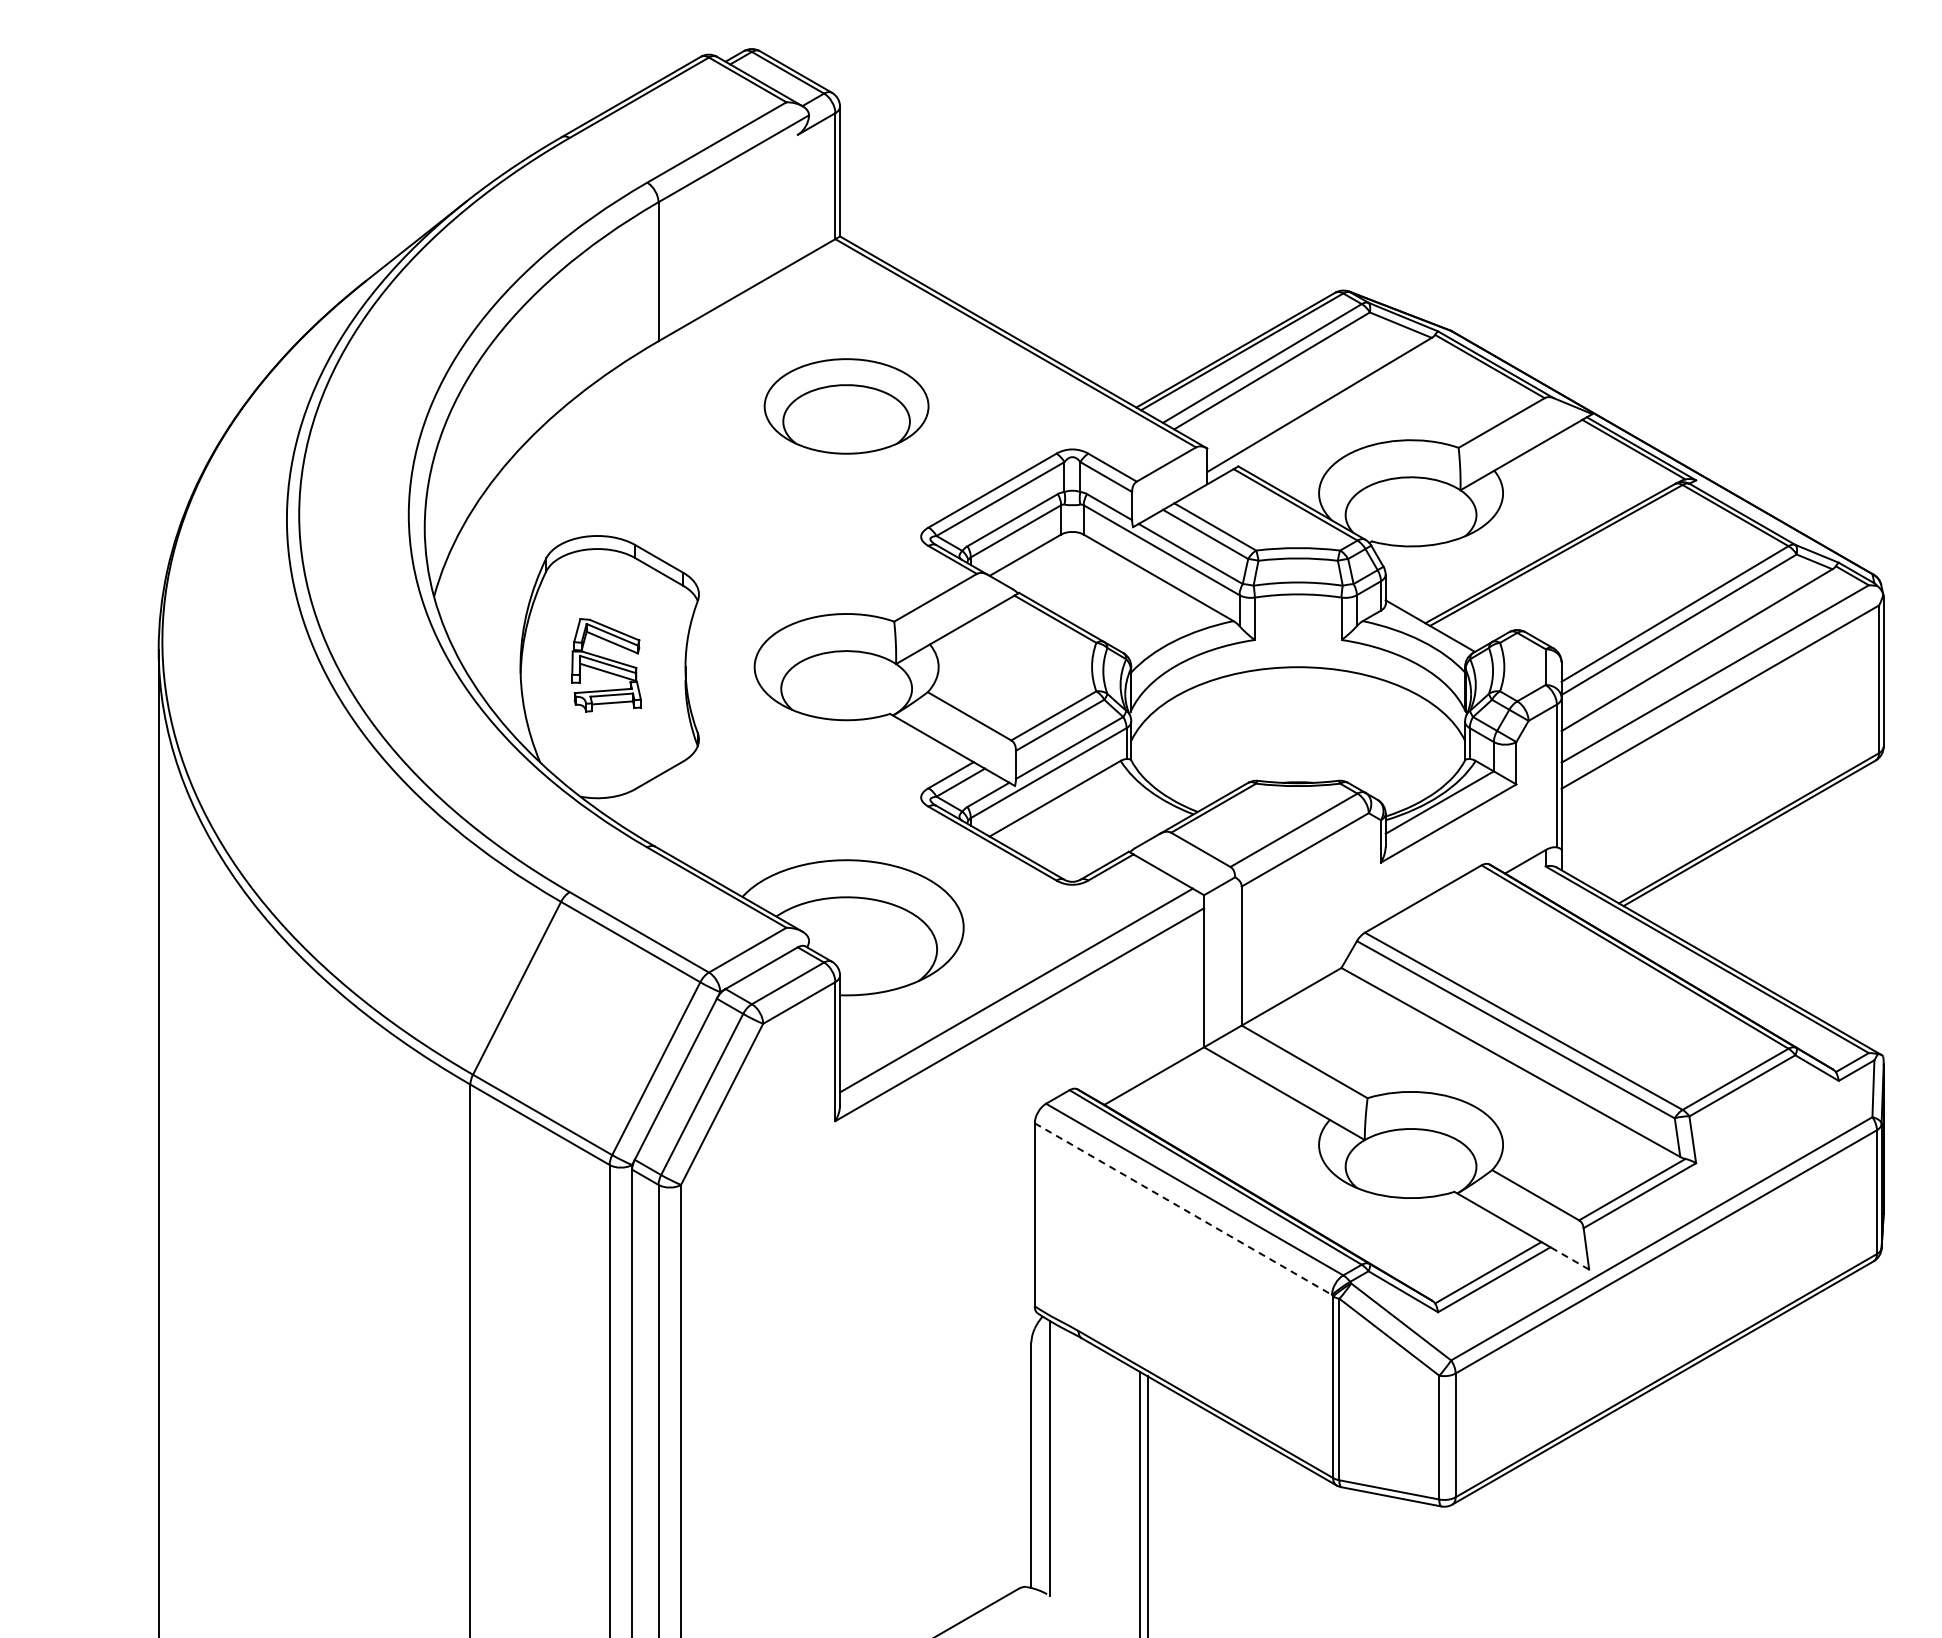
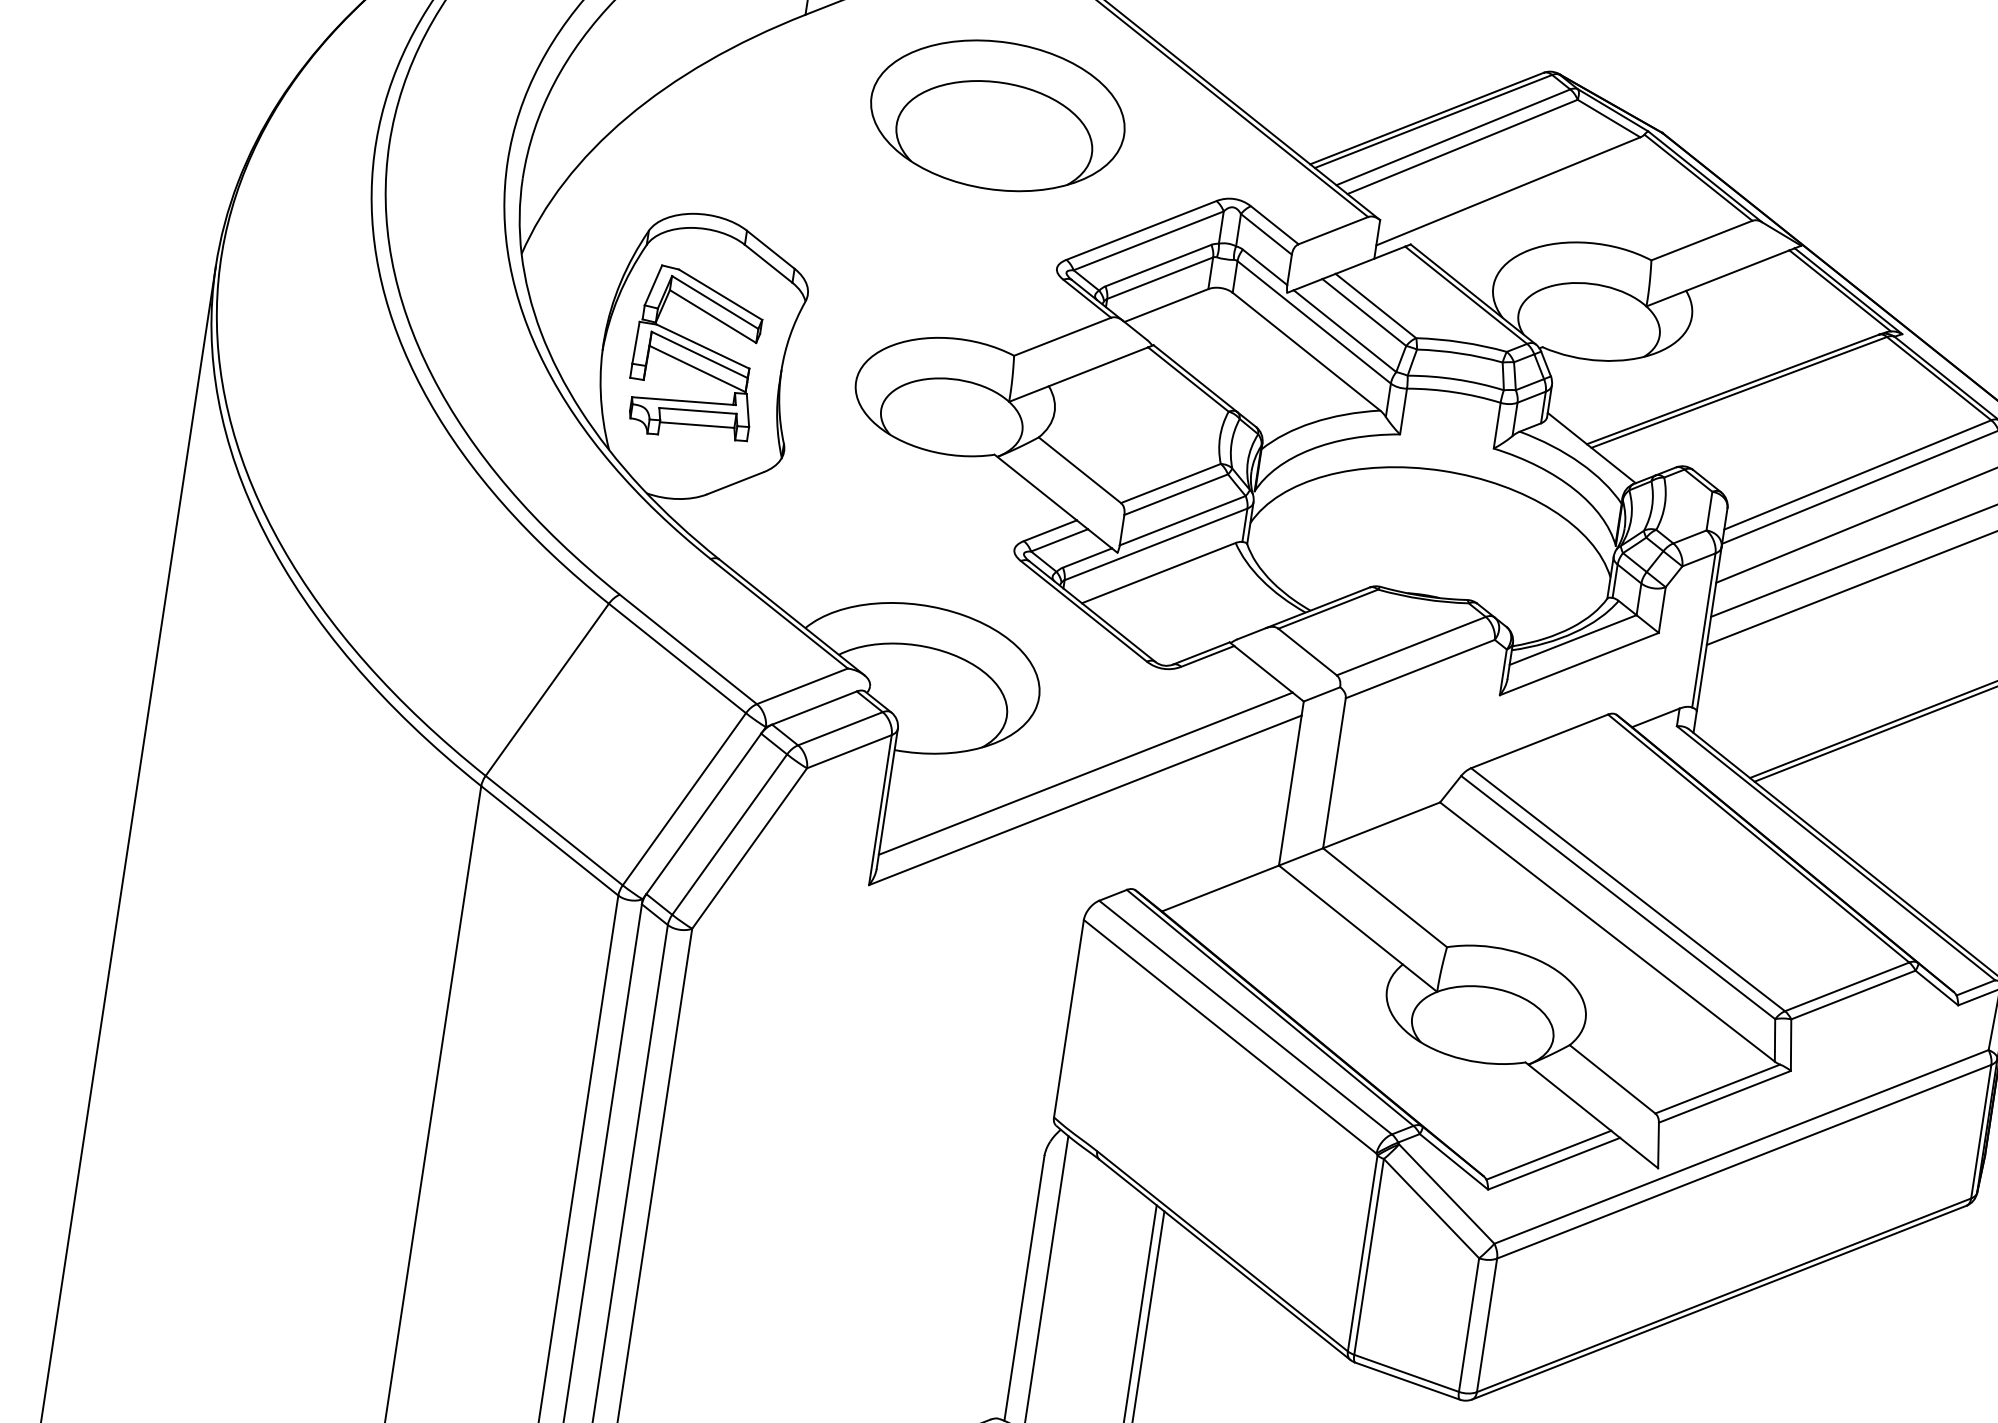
part: (846, 406) -> (997, 115), size x1.43
part: (606, 665) -> (696, 356), size x1.67
line: (1183, 1209) -> (1230, 1037), dashed -> solid
line: (1569, 1258) -> (1638, 1153), dashed -> solid

